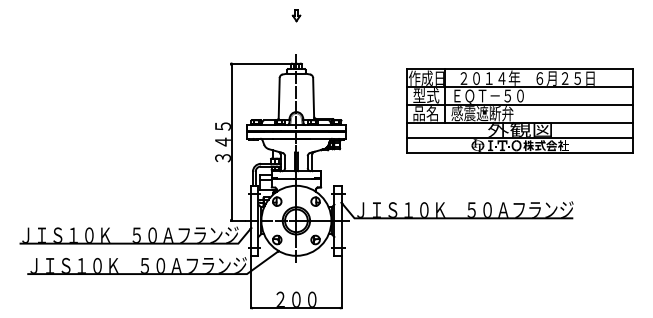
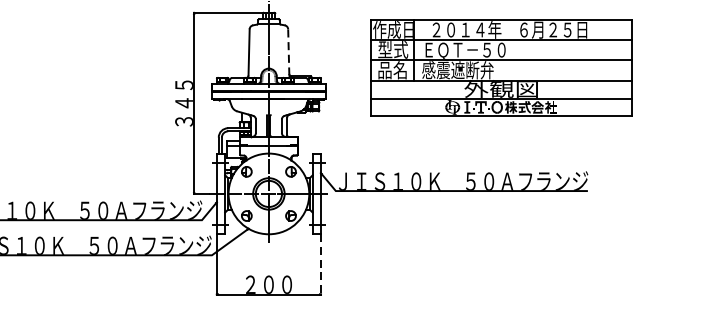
line: (313, 97) -> (288, 51), solid -> dashed
part: (519, 110) -> (500, 66), moved
line: (341, 282) -> (320, 264), solid -> dashed

